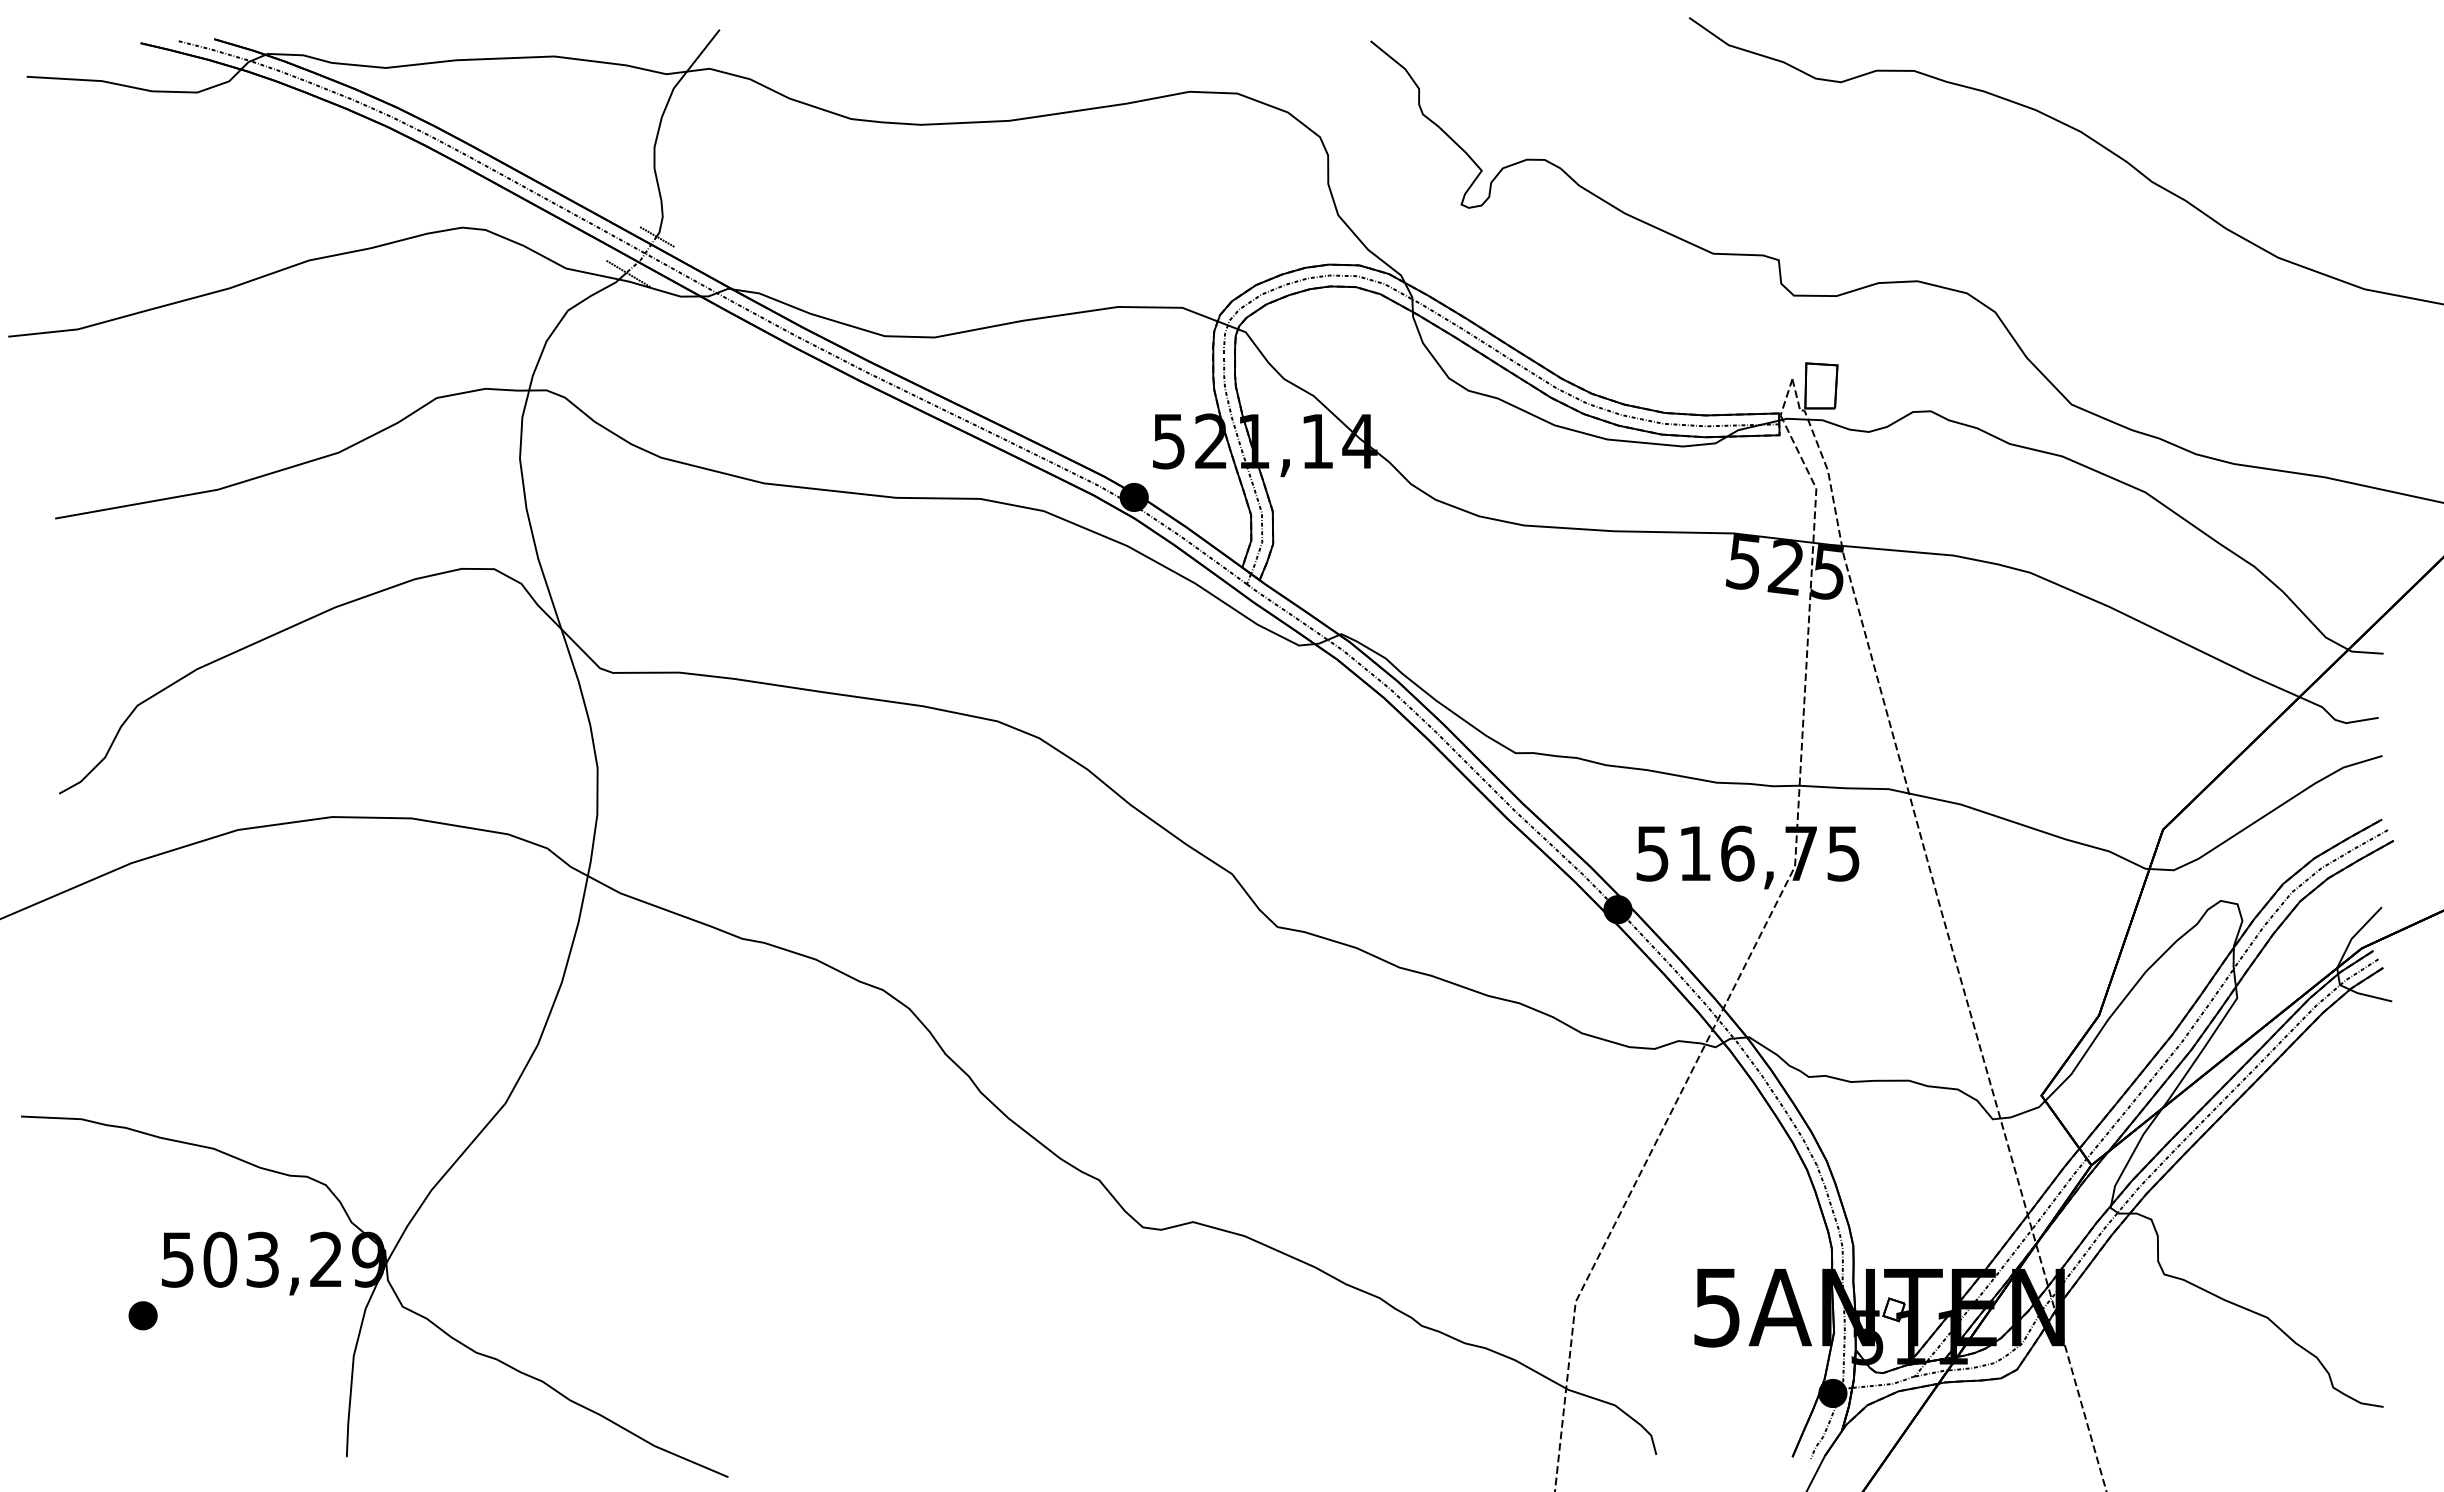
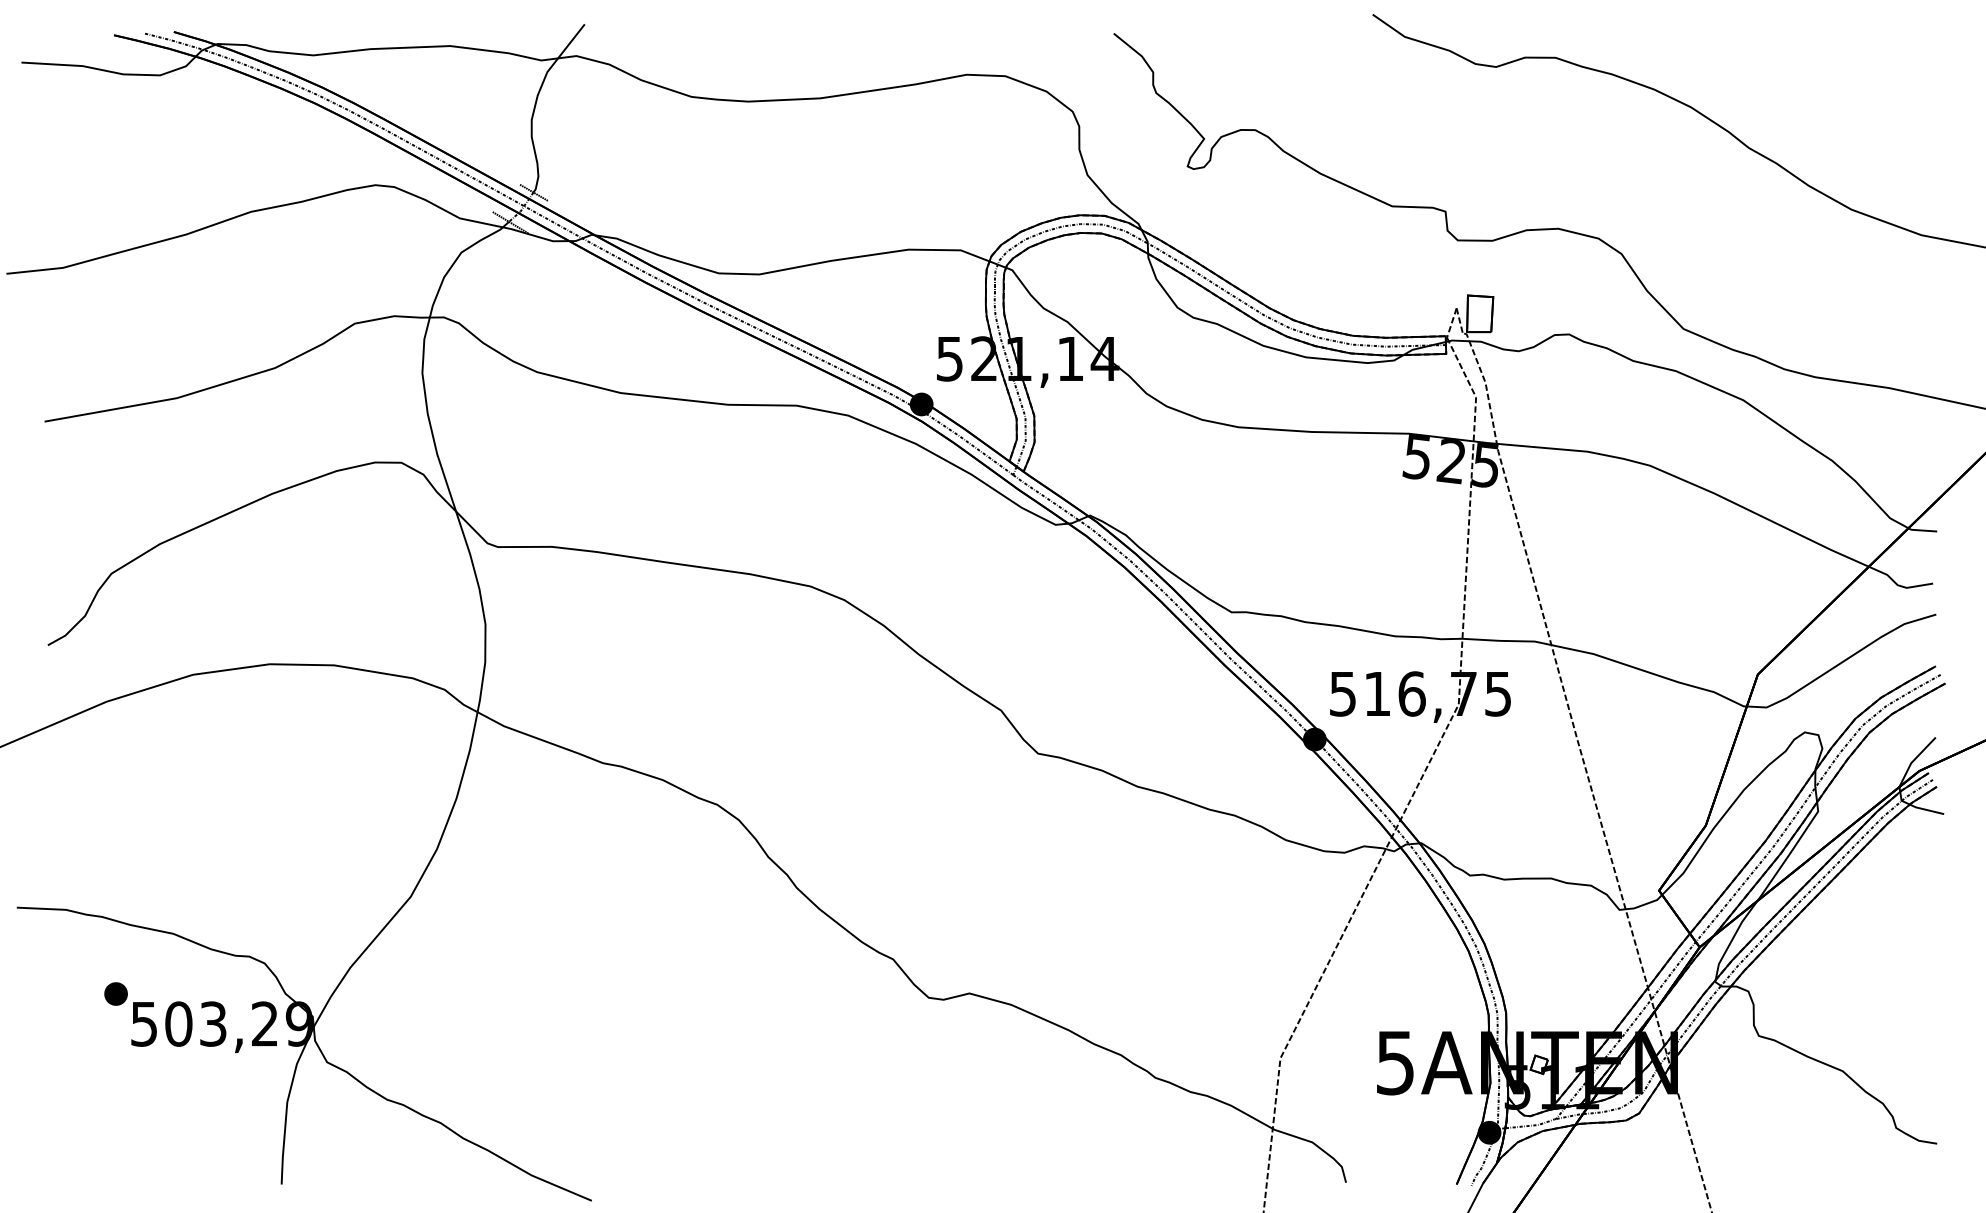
part: (142, 1315) -> (115, 993), moved

